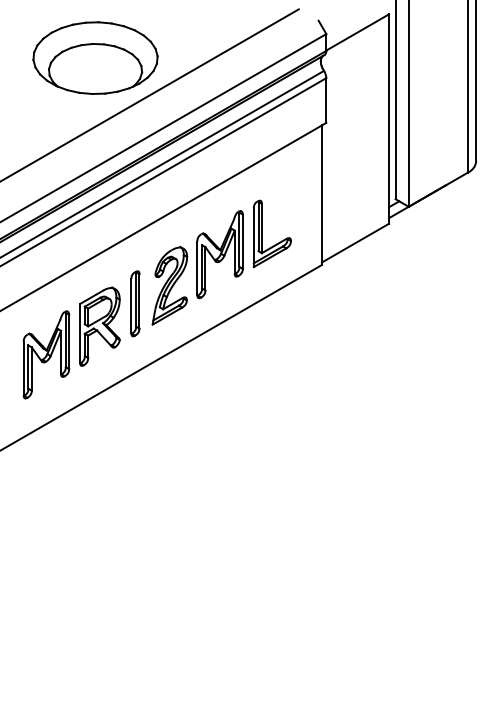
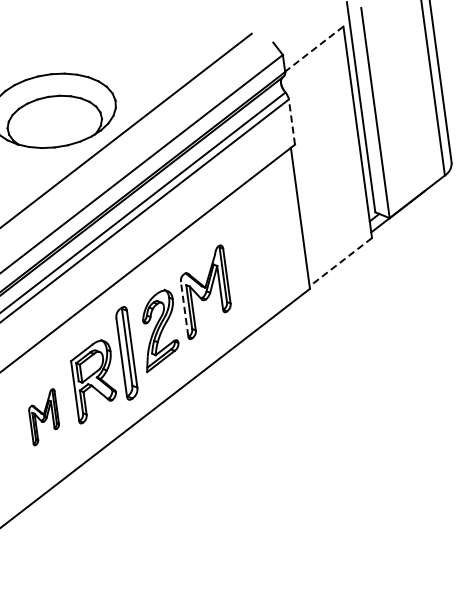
line: (357, 32) -> (314, 49), solid -> dashed
line: (326, 100) -> (292, 122), solid -> dashed
part: (262, 233) -> (245, 265), removed
line: (355, 243) -> (340, 262), solid -> dashed
line: (197, 268) -> (184, 309), solid -> dashed
part: (135, 303) -> (126, 353), size x1.4
part: (46, 354) -> (44, 416), size x0.6

